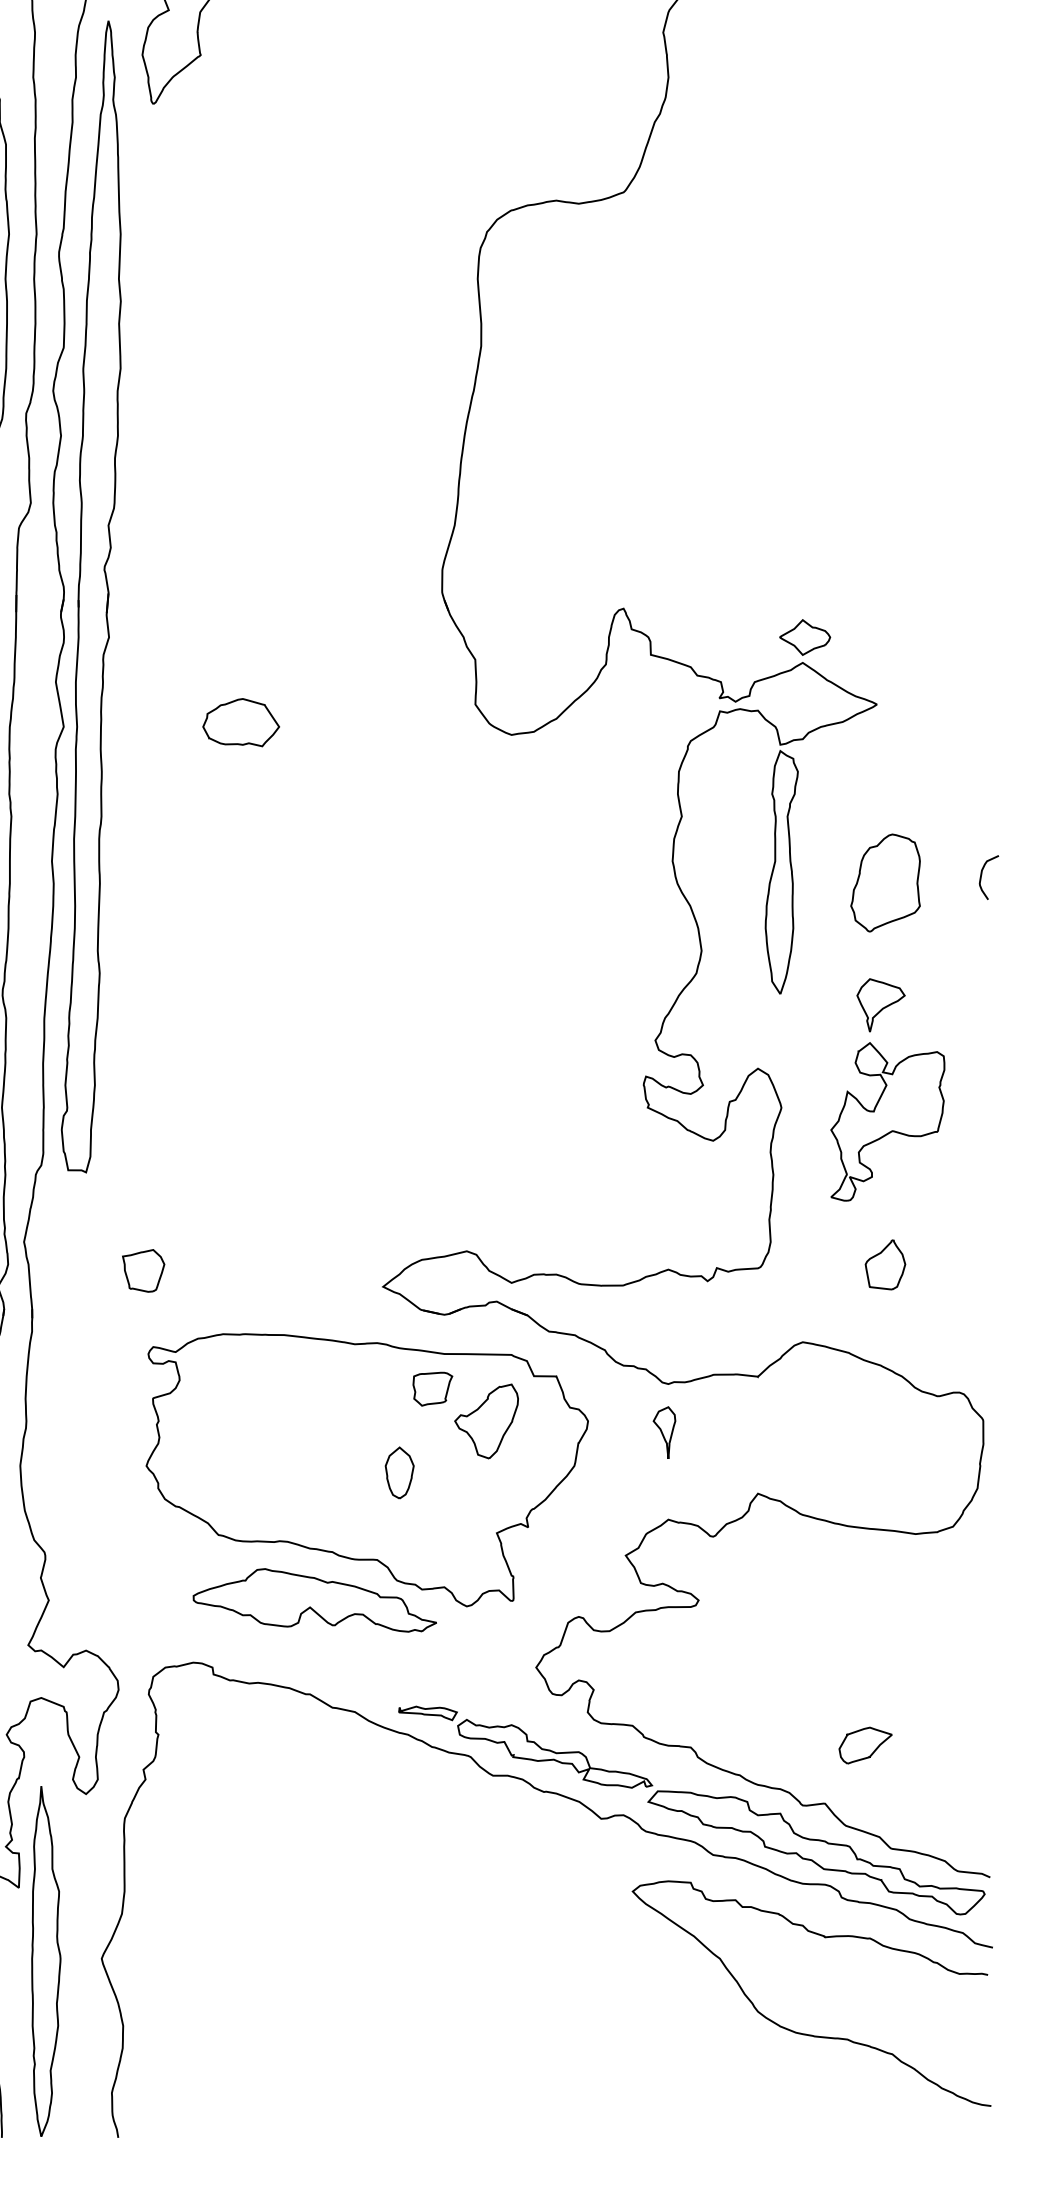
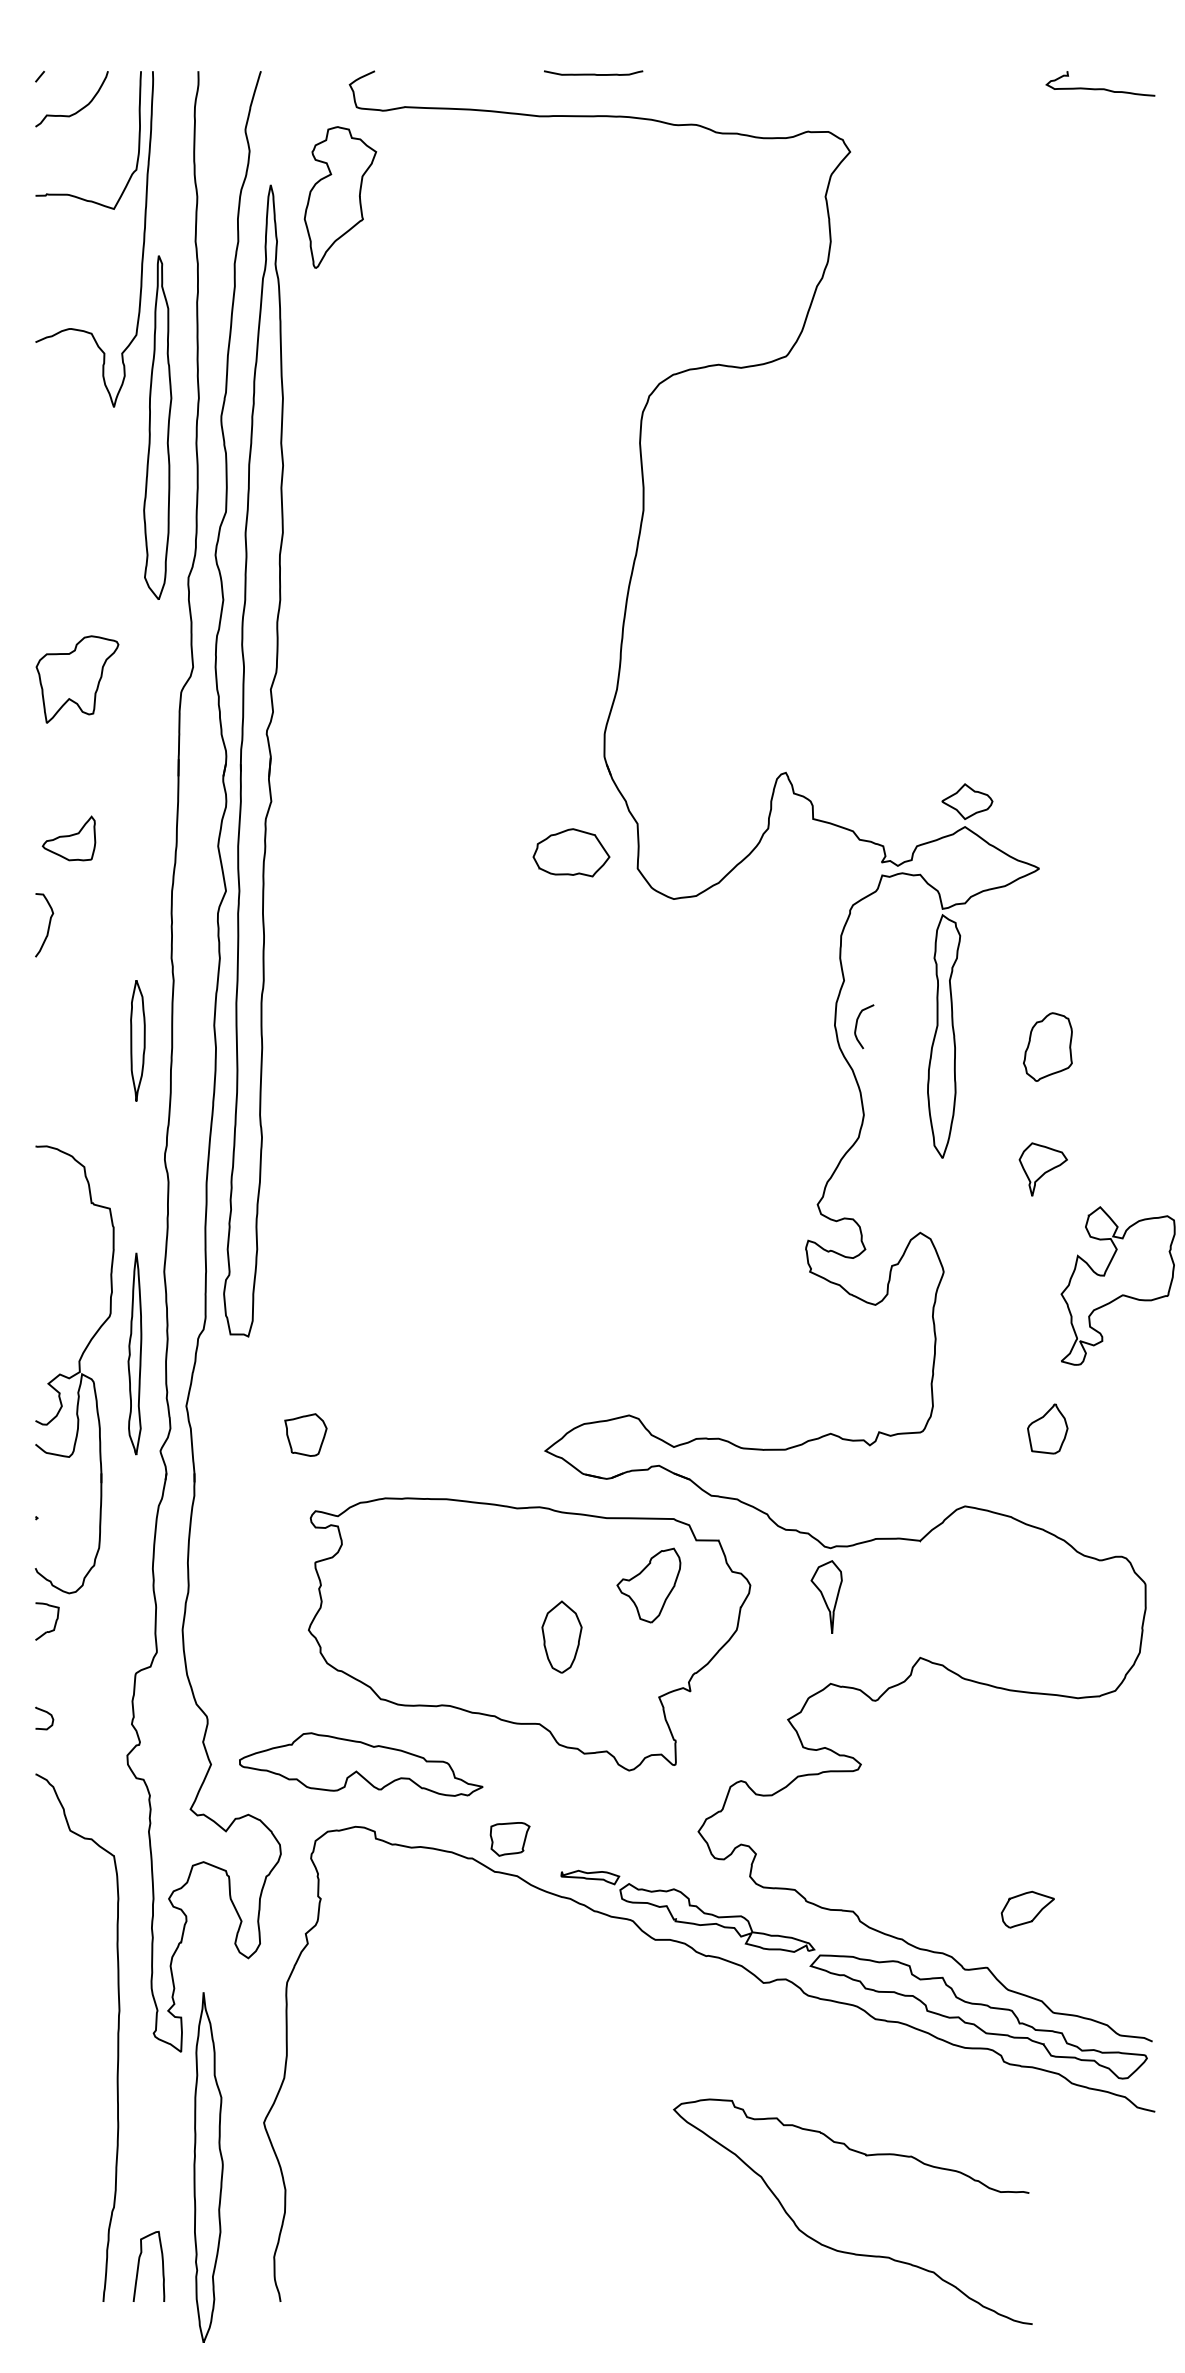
part: (241, 722) -> (571, 852), moved
curve: (982, 876) -> (857, 1025), moved
part: (885, 882) -> (1047, 1046), size x0.7
part: (887, 1121) -> (1117, 1285), moved
part: (432, 1389) -> (509, 1839), moved
part: (664, 1432) -> (826, 1596), size x1.4
part: (399, 1472) -> (561, 1636), size x1.4
part: (315, 1600) -> (361, 1764), moved
part: (46, 1961) -> (208, 2167), moved
curve: (805, 2033) -> (846, 2251), moved

